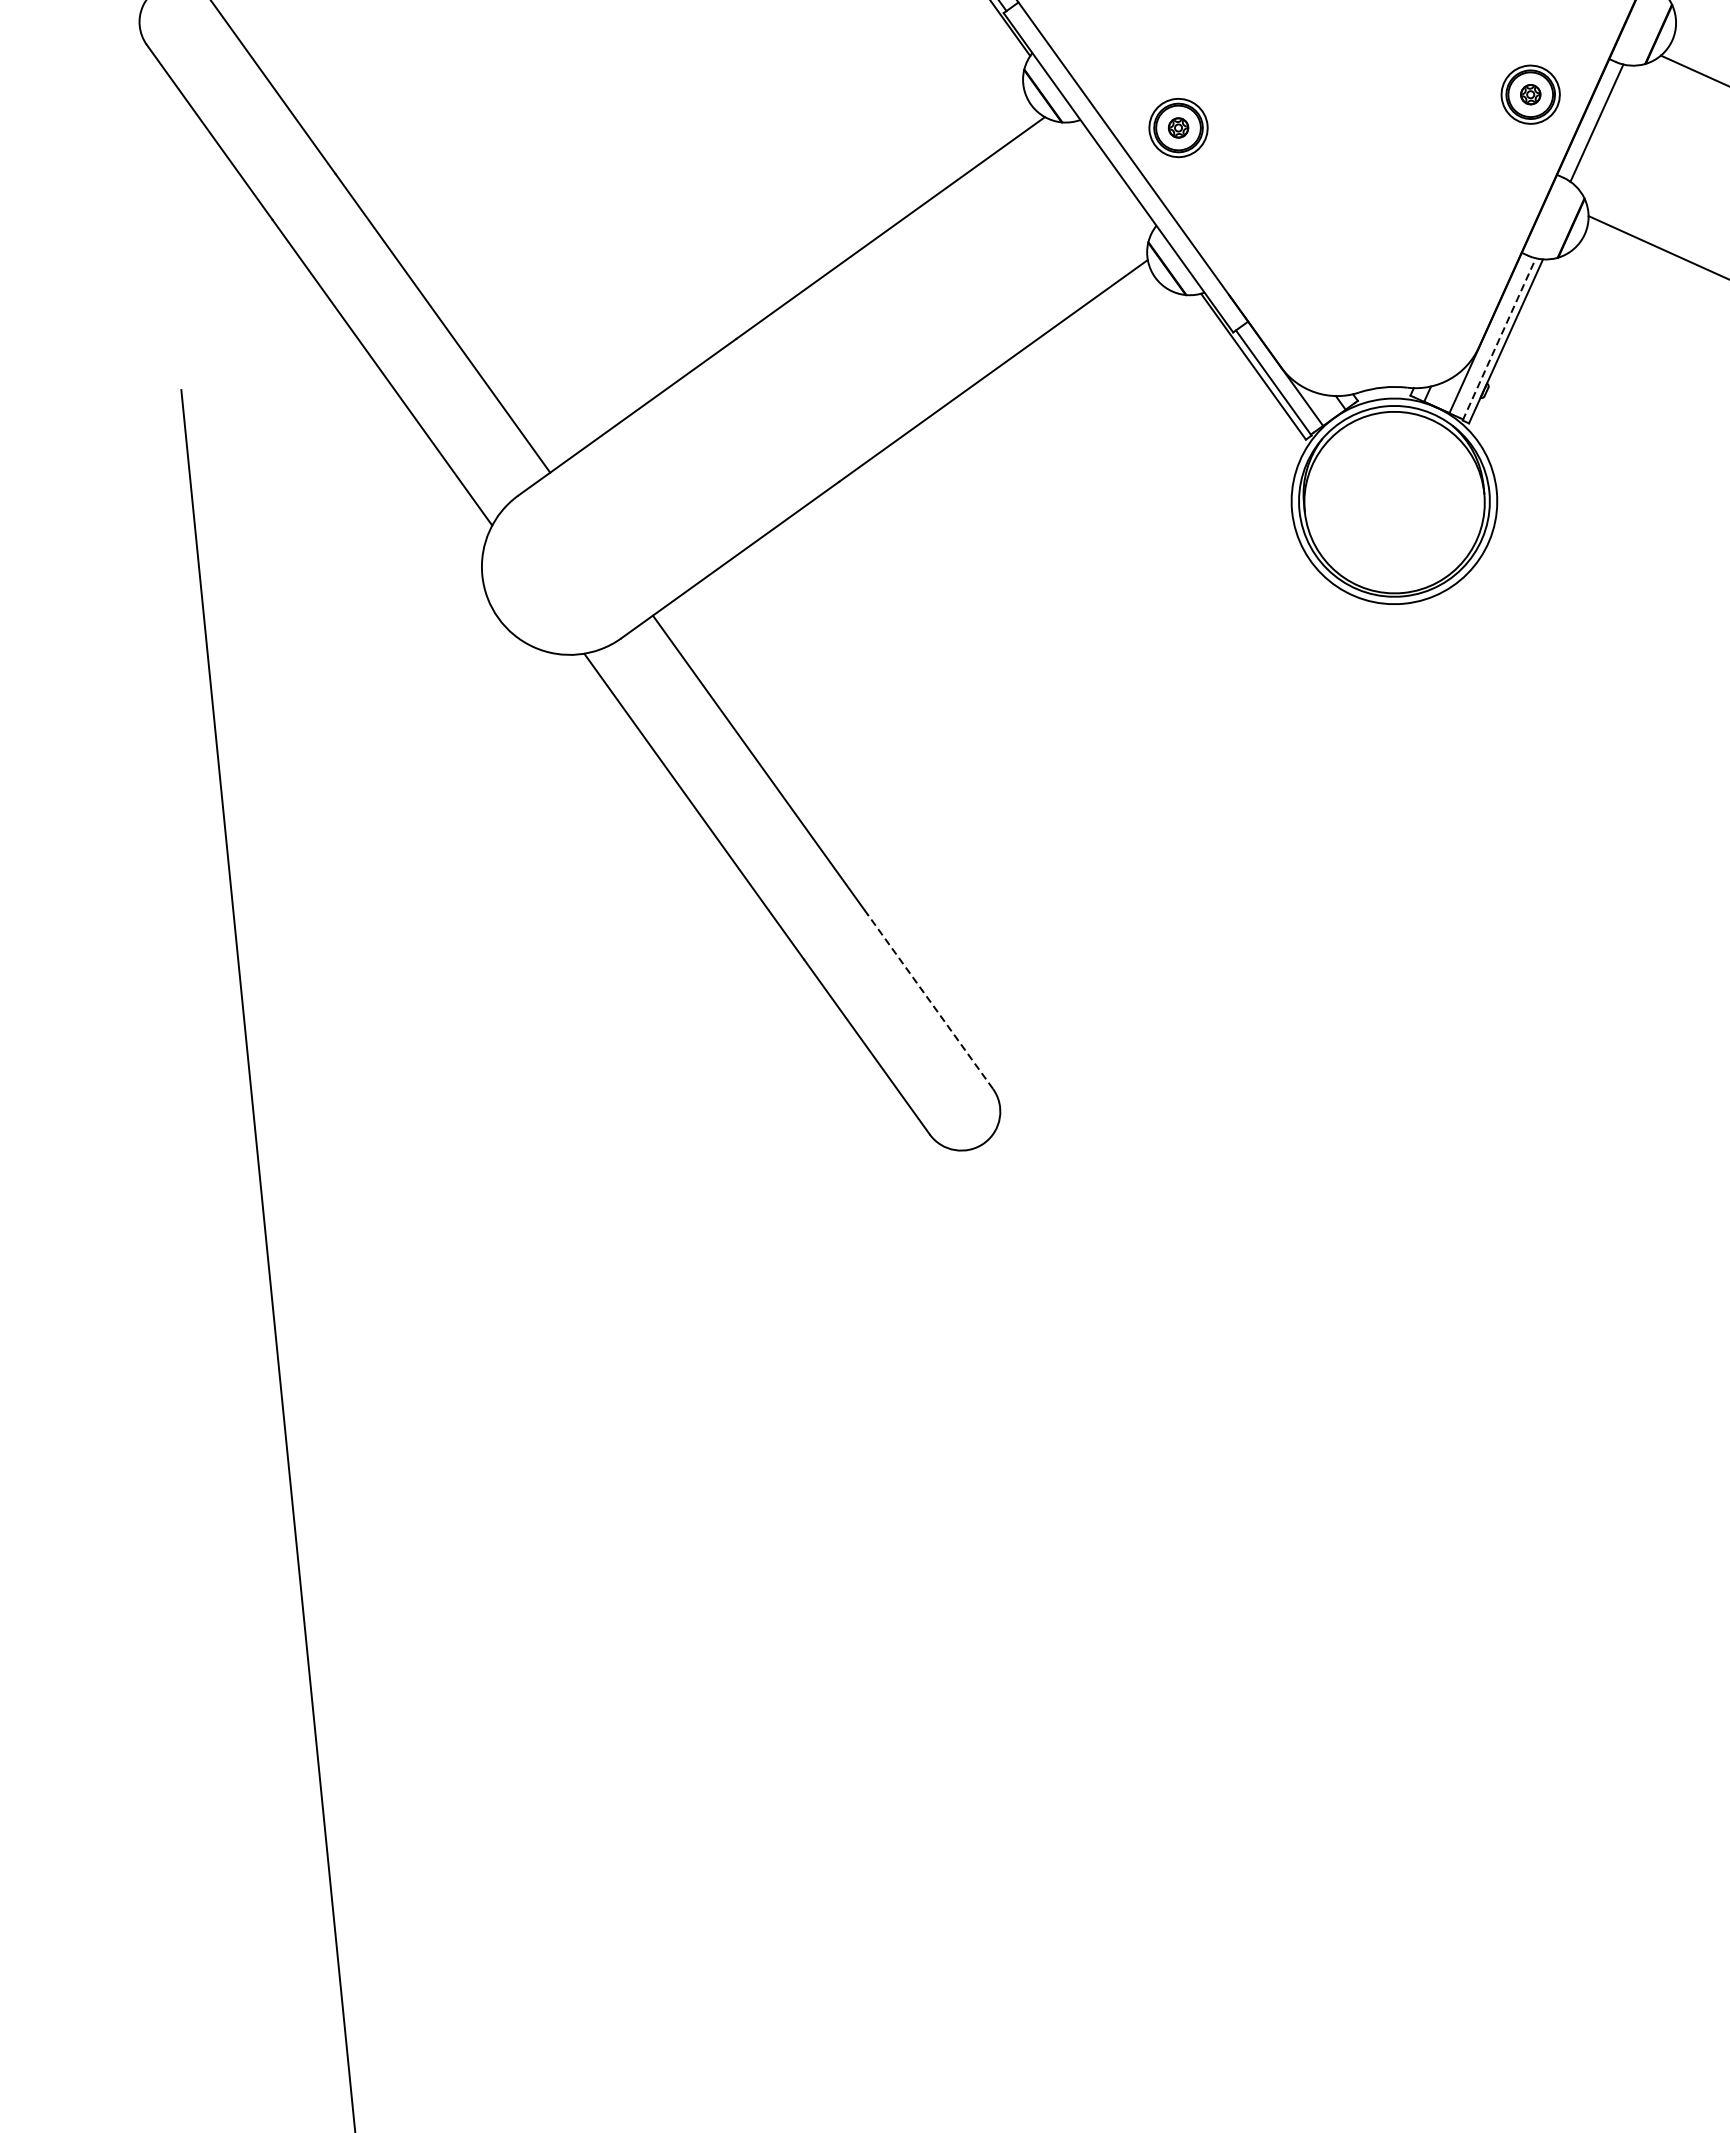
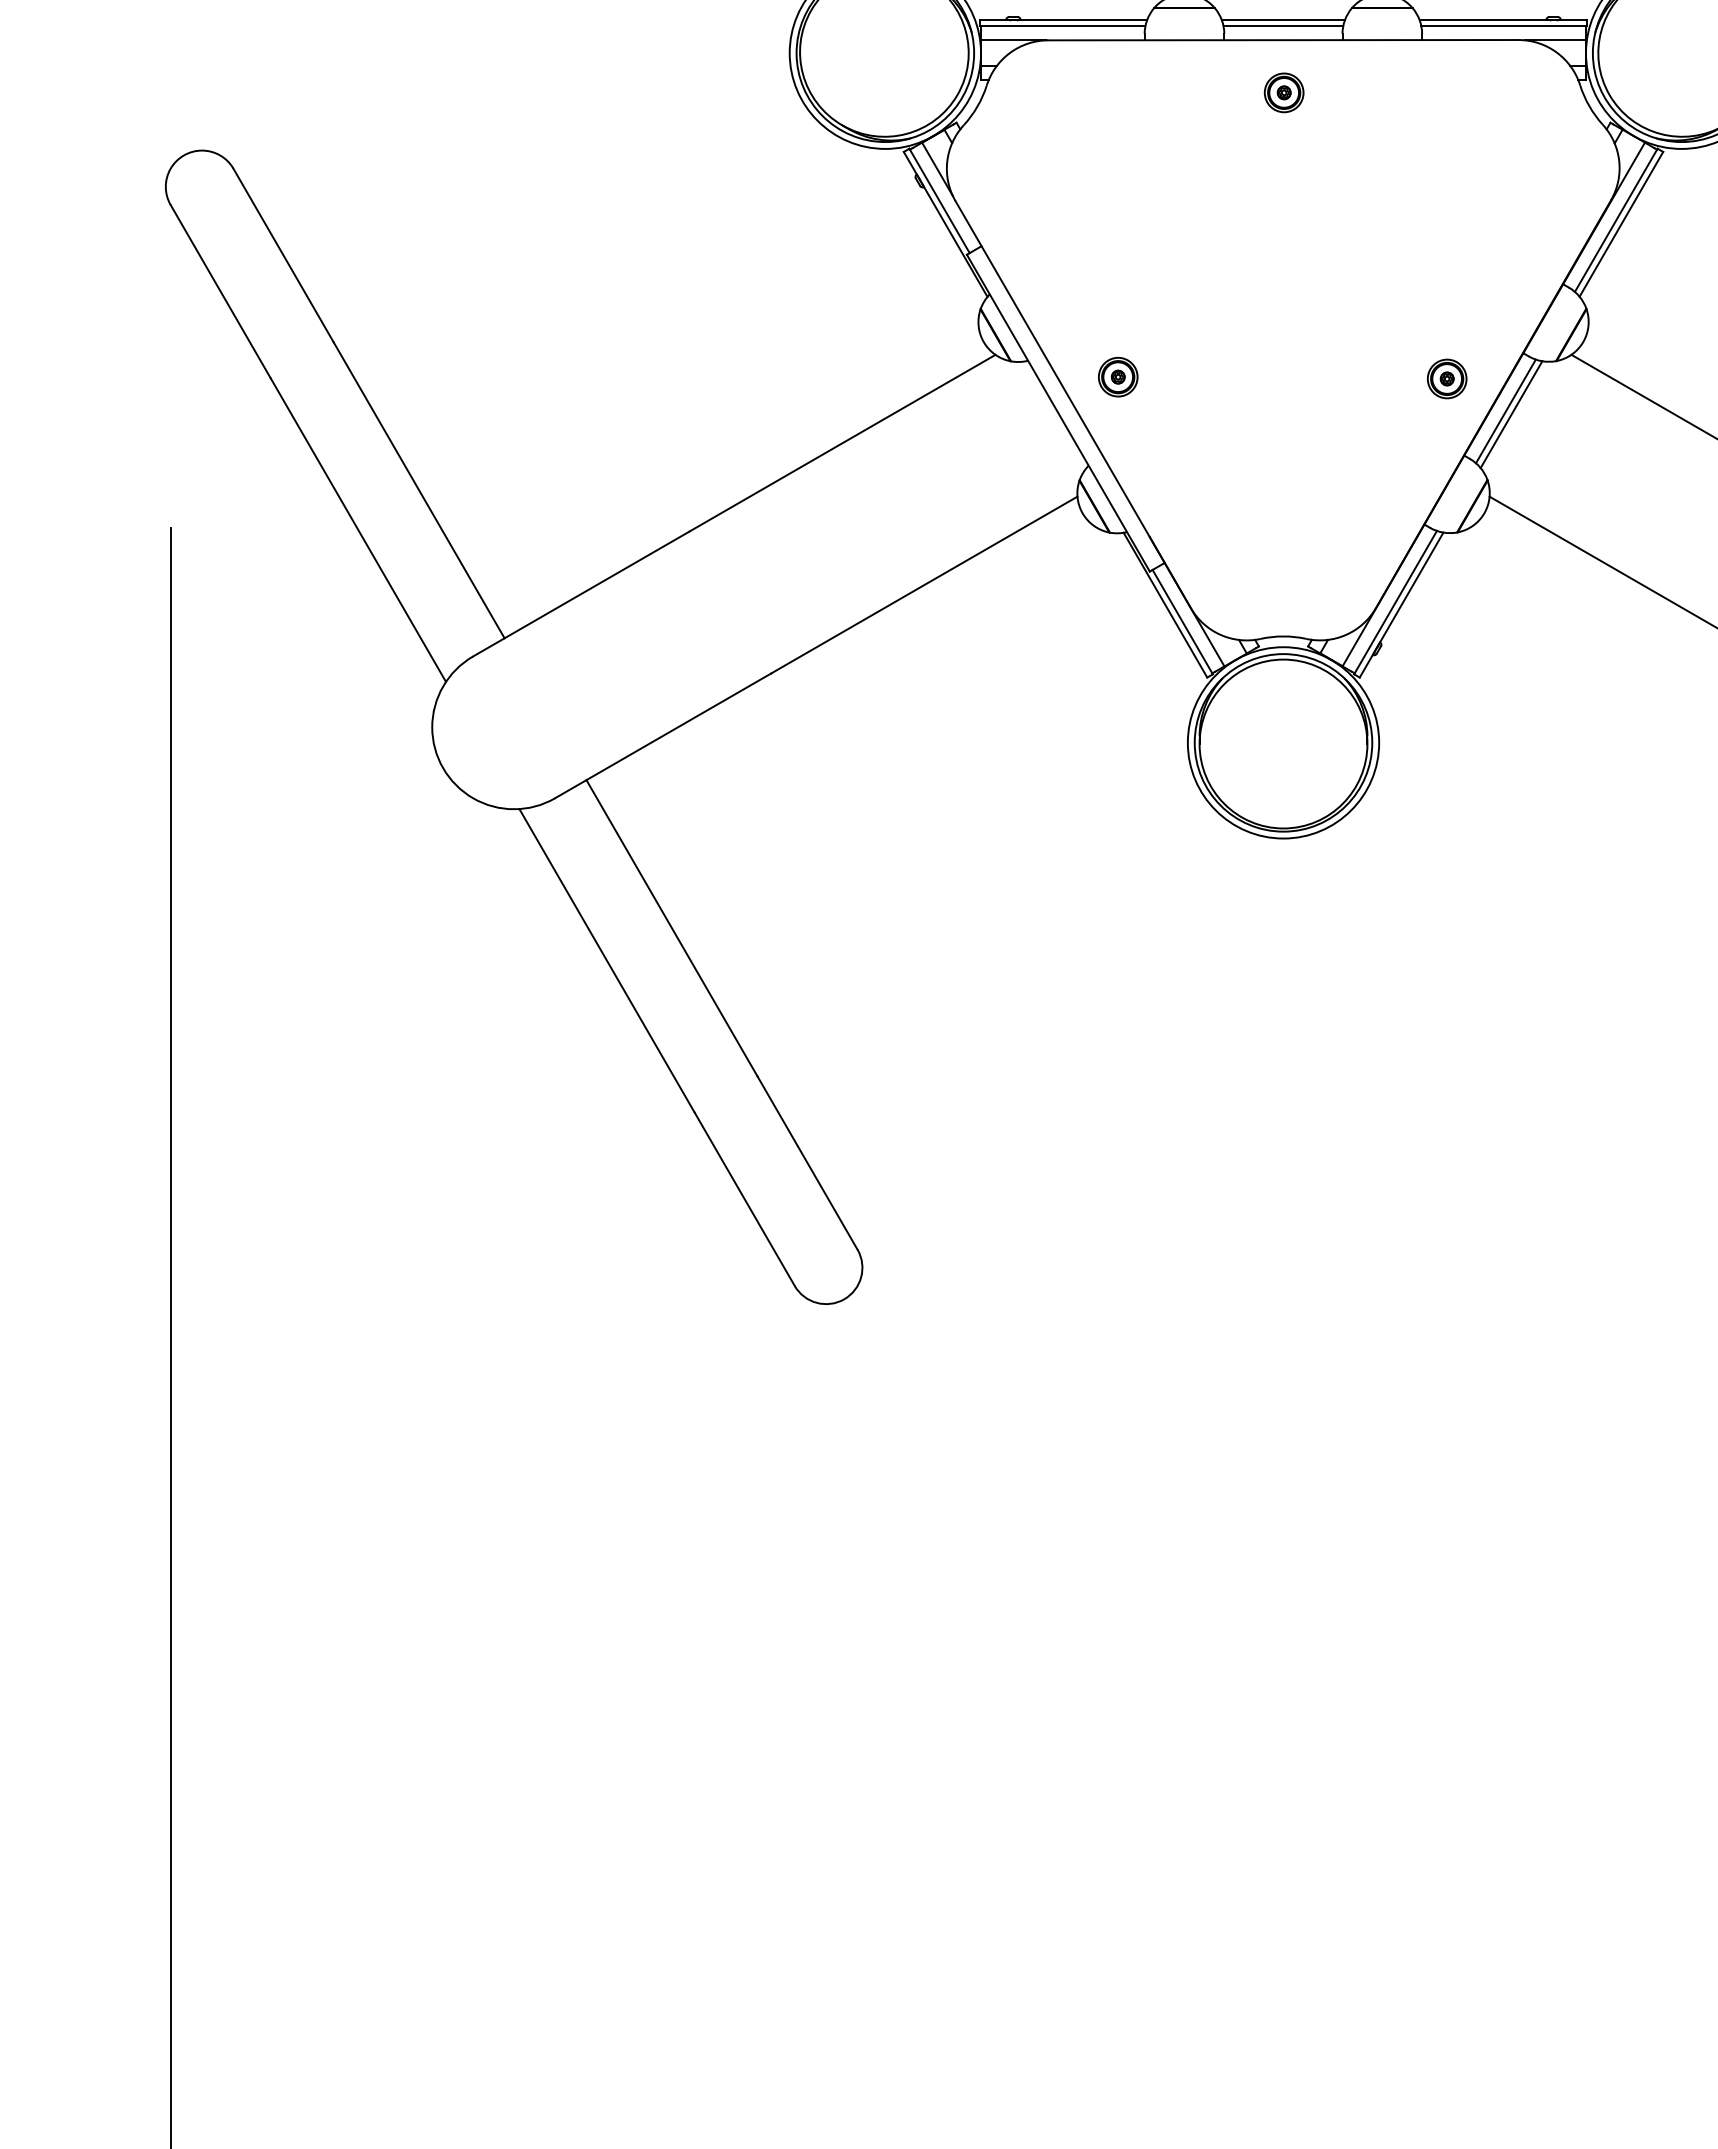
part: (1529, 94) -> (1446, 378), size x0.71
line: (1603, 125) -> (1511, 414), added
part: (1178, 127) -> (1118, 376), size x0.71
line: (1499, 339) -> (1395, 602), dashed -> solid
line: (930, 1000) -> (807, 1162), dashed -> solid

